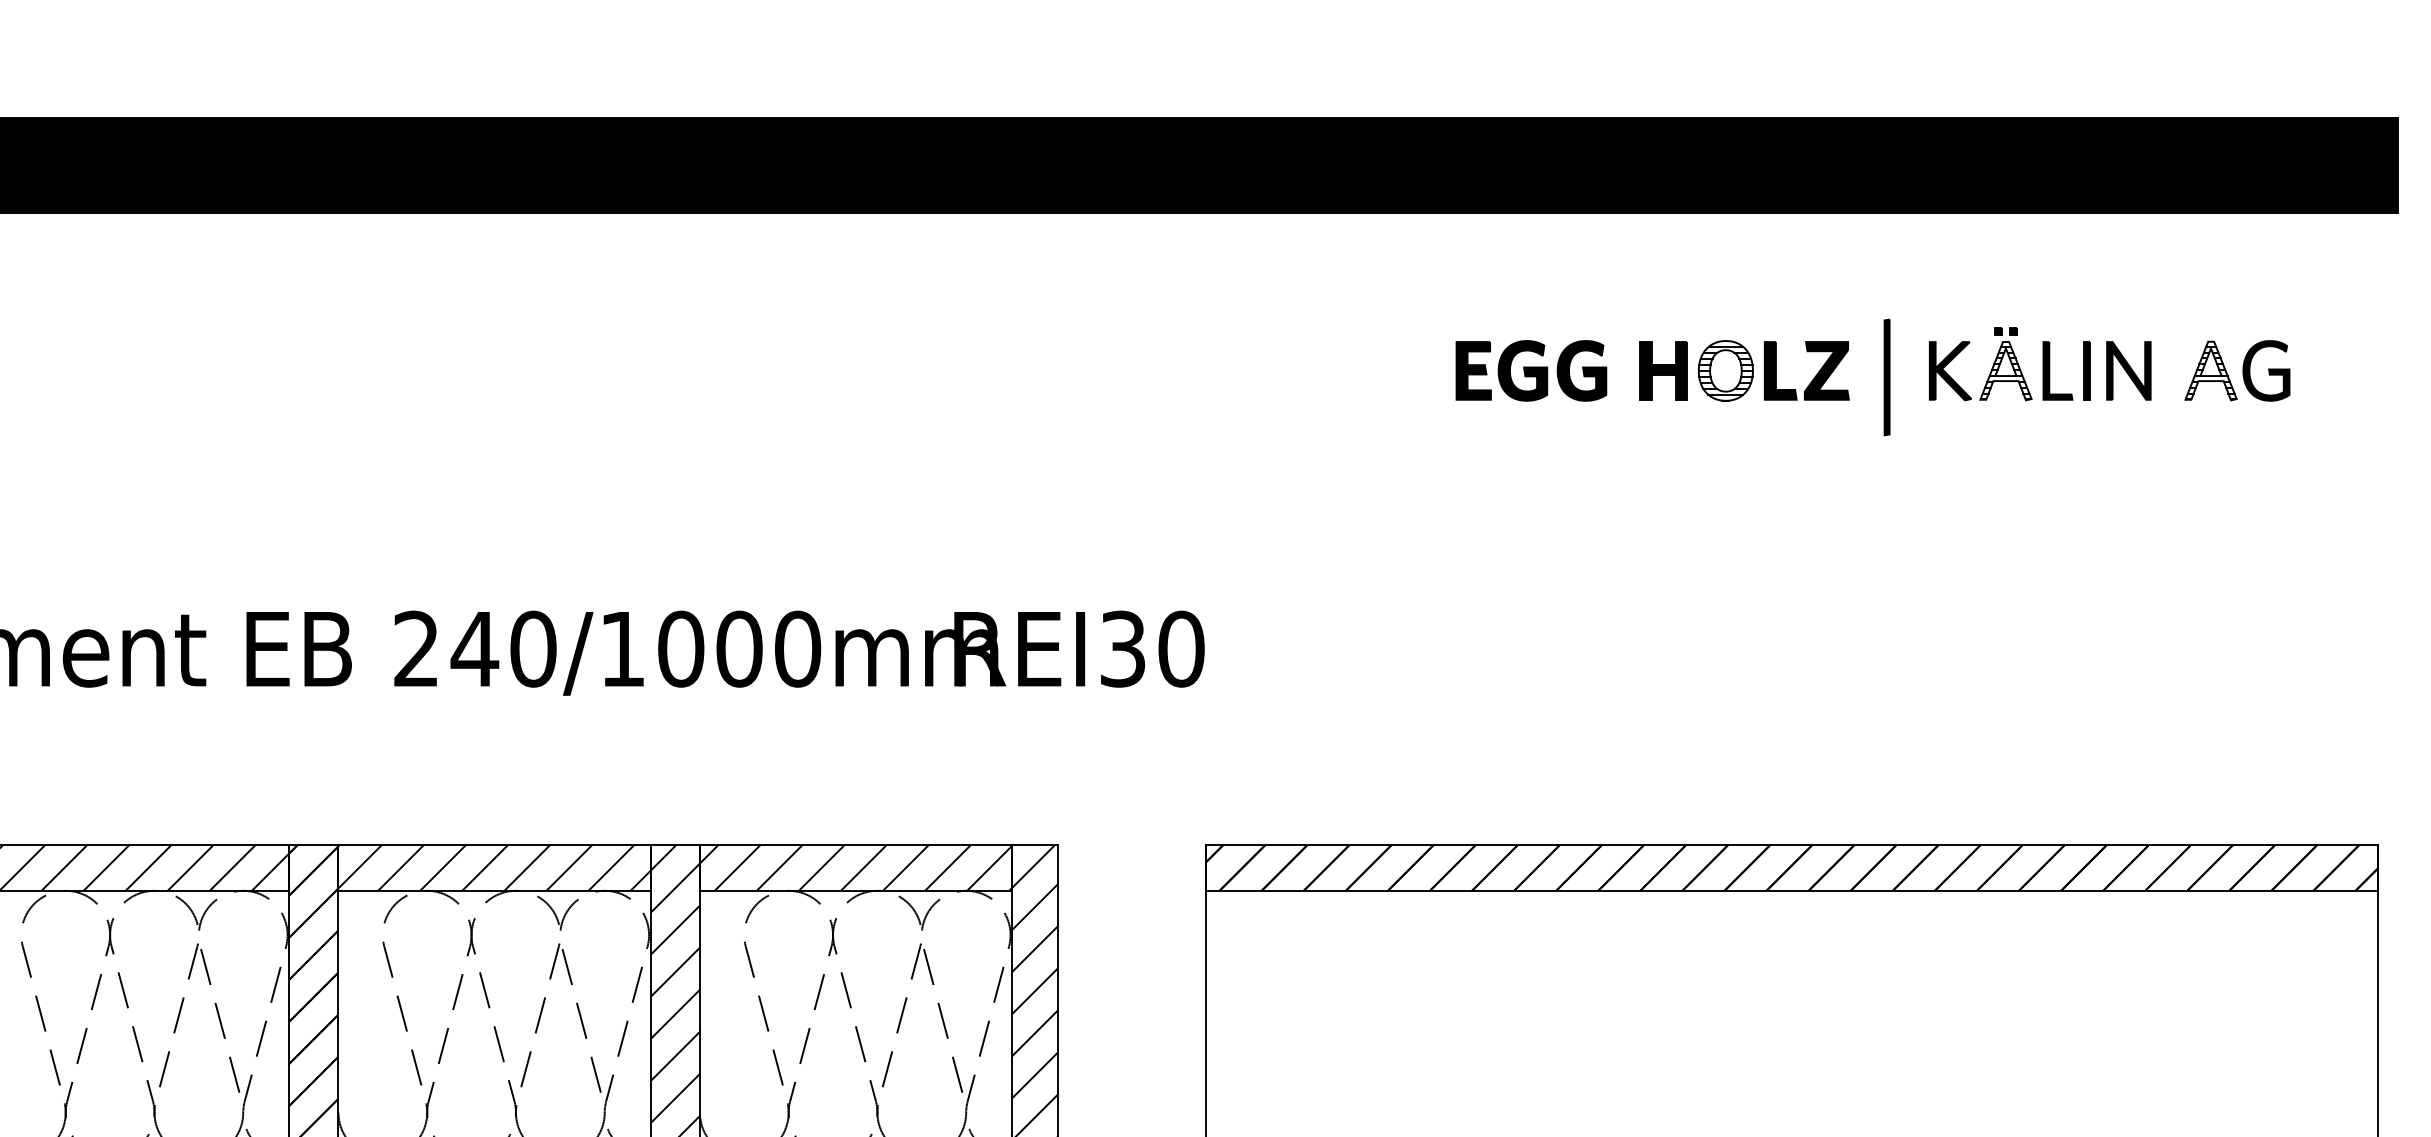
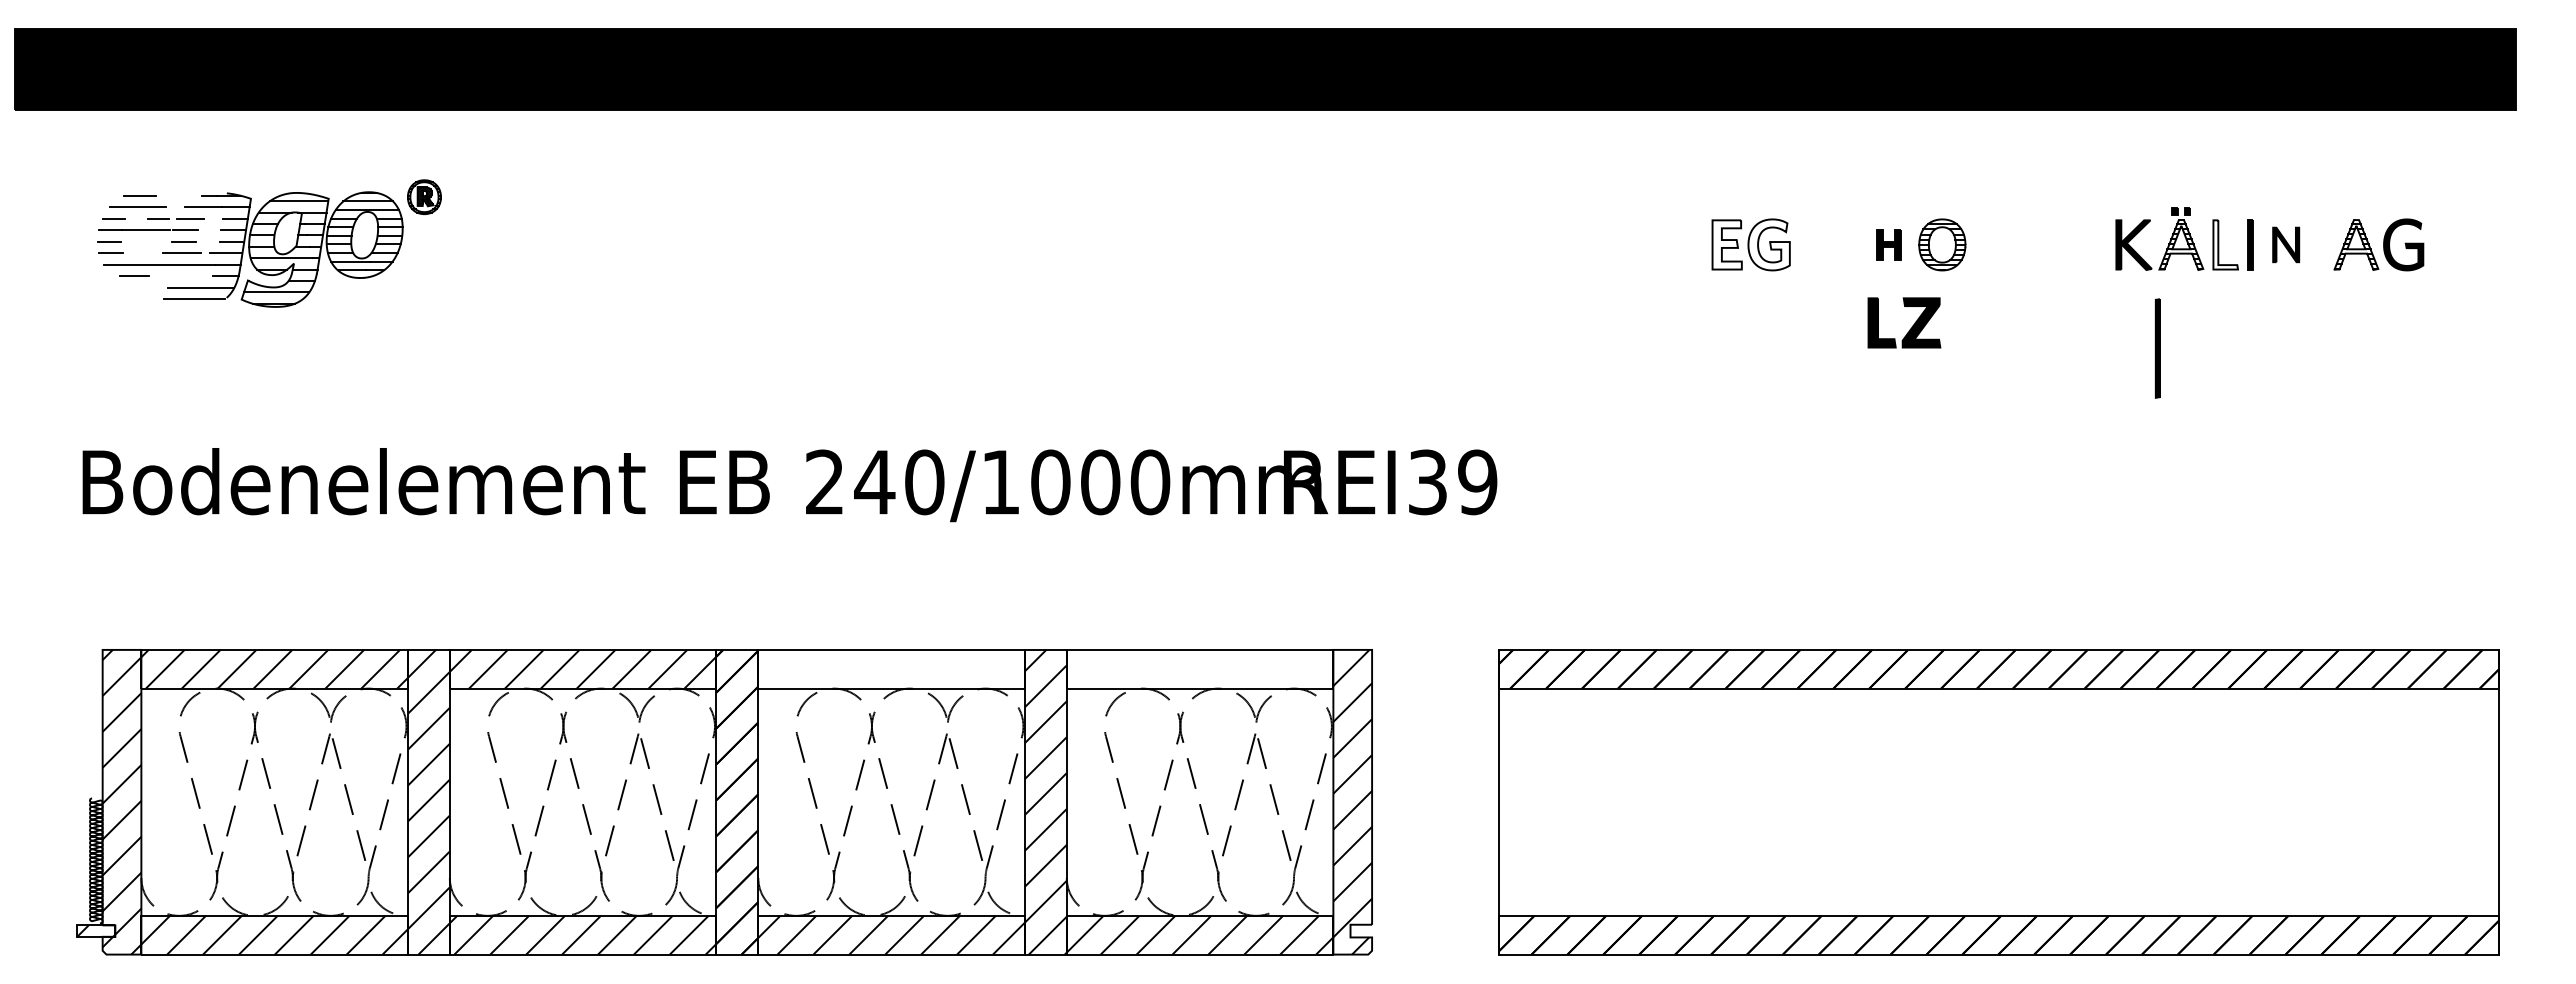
fill: (1472, 370) -> (1726, 244), removed
fill: (1522, 370) -> (1768, 244), removed
part: (1581, 370) -> (1819, 244), removed
part: (1662, 370) -> (1888, 244), size x0.6
fill: (2057, 370) -> (2225, 244), removed
part: (2127, 370) -> (2285, 244), size x0.7
part: (1813, 377) -> (1910, 328), moved
part: (1886, 377) -> (2157, 348), moved
text: (1181, 649) -> (1477, 482), REI30 -> REI39
hatch: (494, 867) -> (891, 668), removed
hatch: (855, 867) -> (1199, 668), removed

